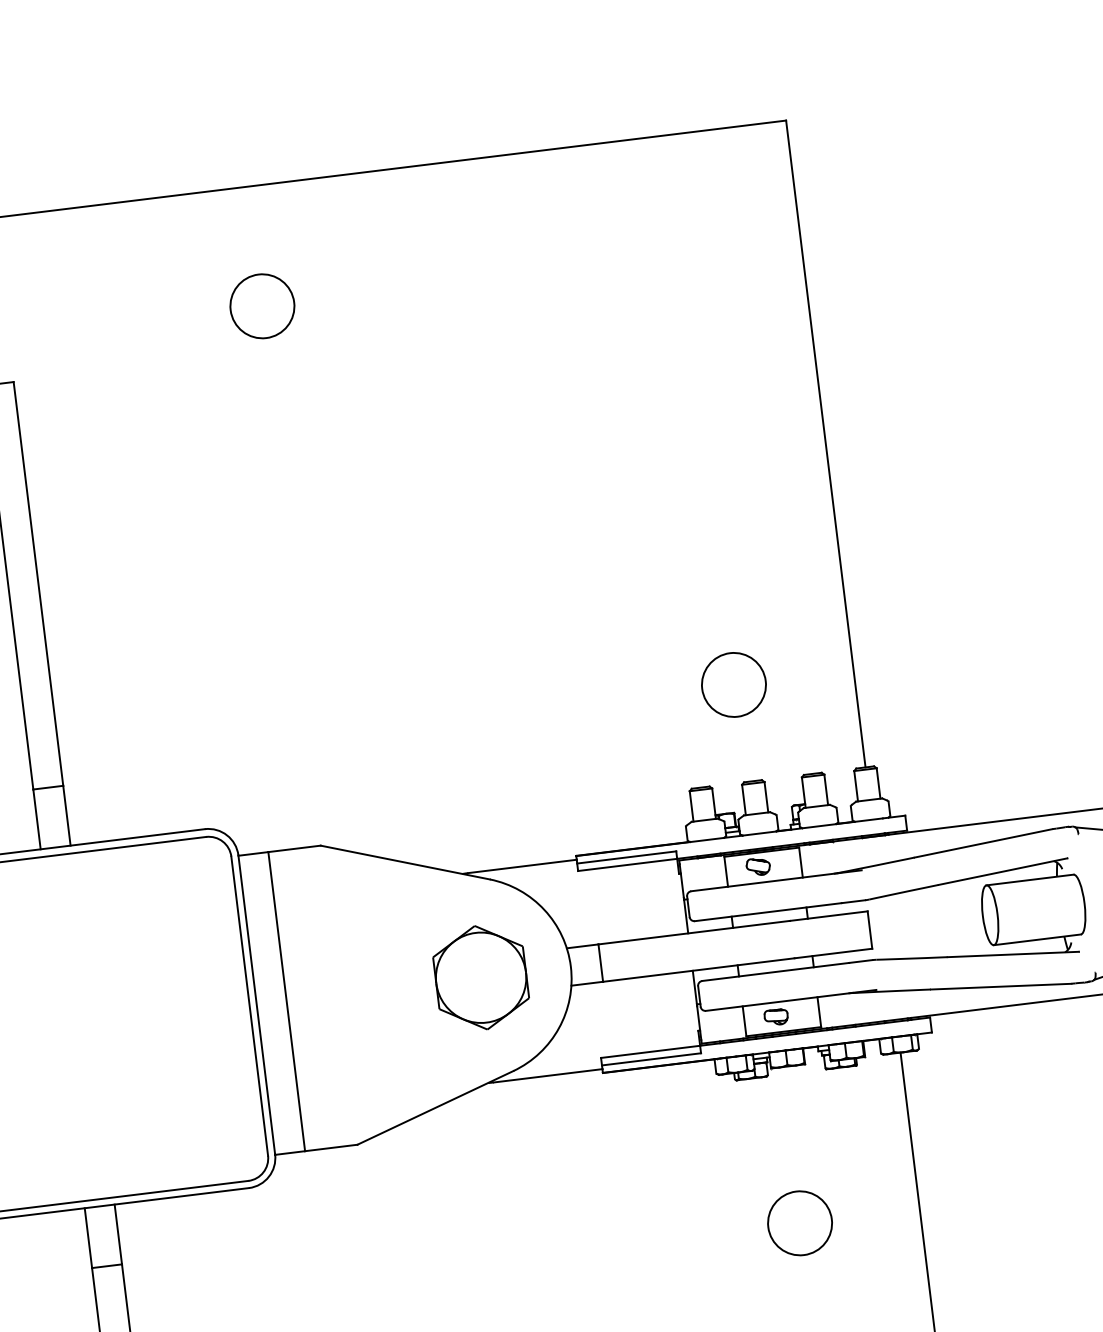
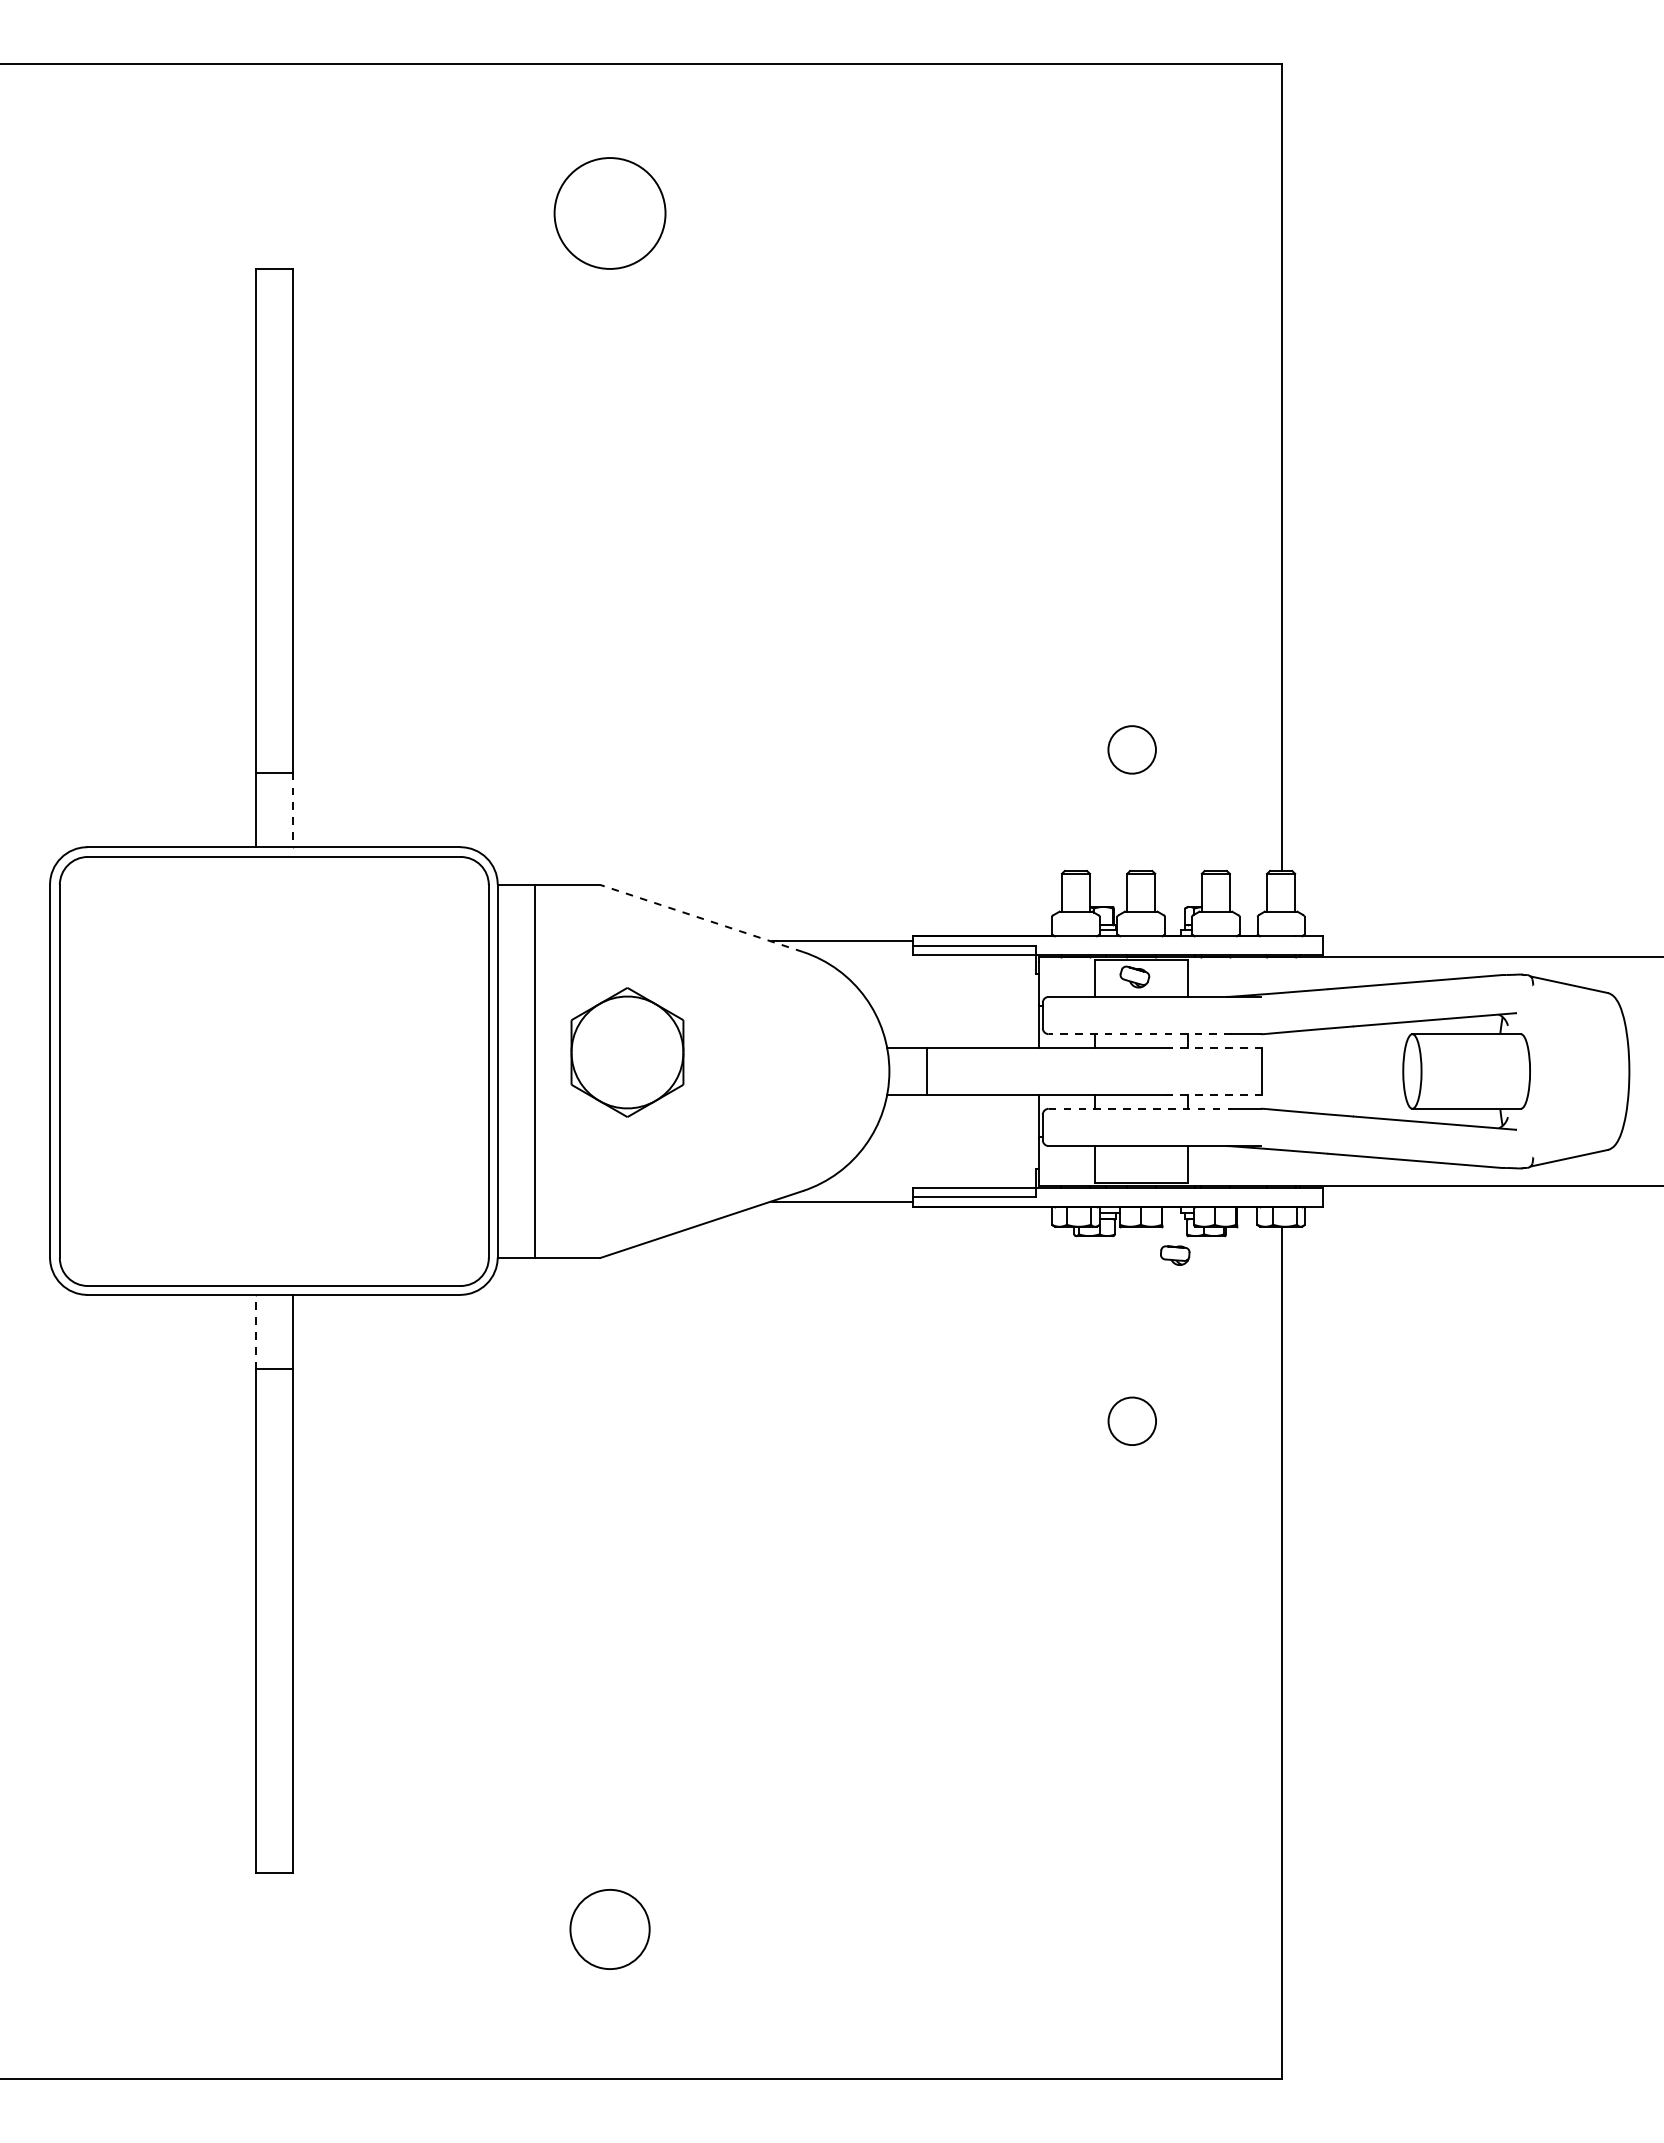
circle: (261, 306) -> (609, 213), size x1.4
circle: (733, 684) -> (1131, 749), size x0.6
line: (66, 816) -> (292, 810), solid -> dashed
line: (405, 862) -> (701, 918), solid -> dashed
line: (768, 912) -> (1140, 1034), solid -> dashed
line: (828, 916) -> (1213, 1048), solid -> dashed
line: (832, 953) -> (1213, 1094), solid -> dashed
line: (775, 971) -> (1140, 1108), solid -> dashed
part: (481, 977) -> (627, 1052), moved
part: (776, 1017) -> (1175, 1255), moved
circle: (799, 1222) -> (1131, 1420), size x0.6
line: (88, 1237) -> (255, 1331), solid -> dashed

